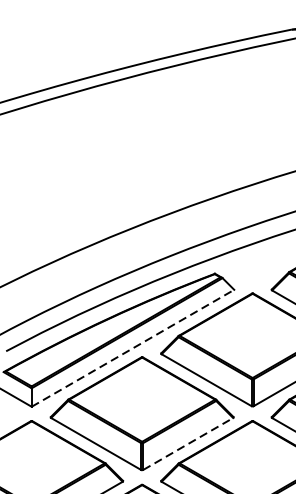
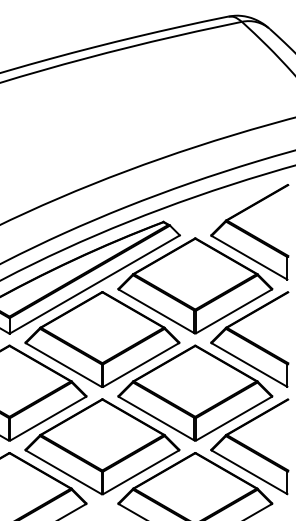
line: (133, 348) -> (95, 284), dashed -> solid
line: (188, 444) -> (141, 365), dashed -> solid

